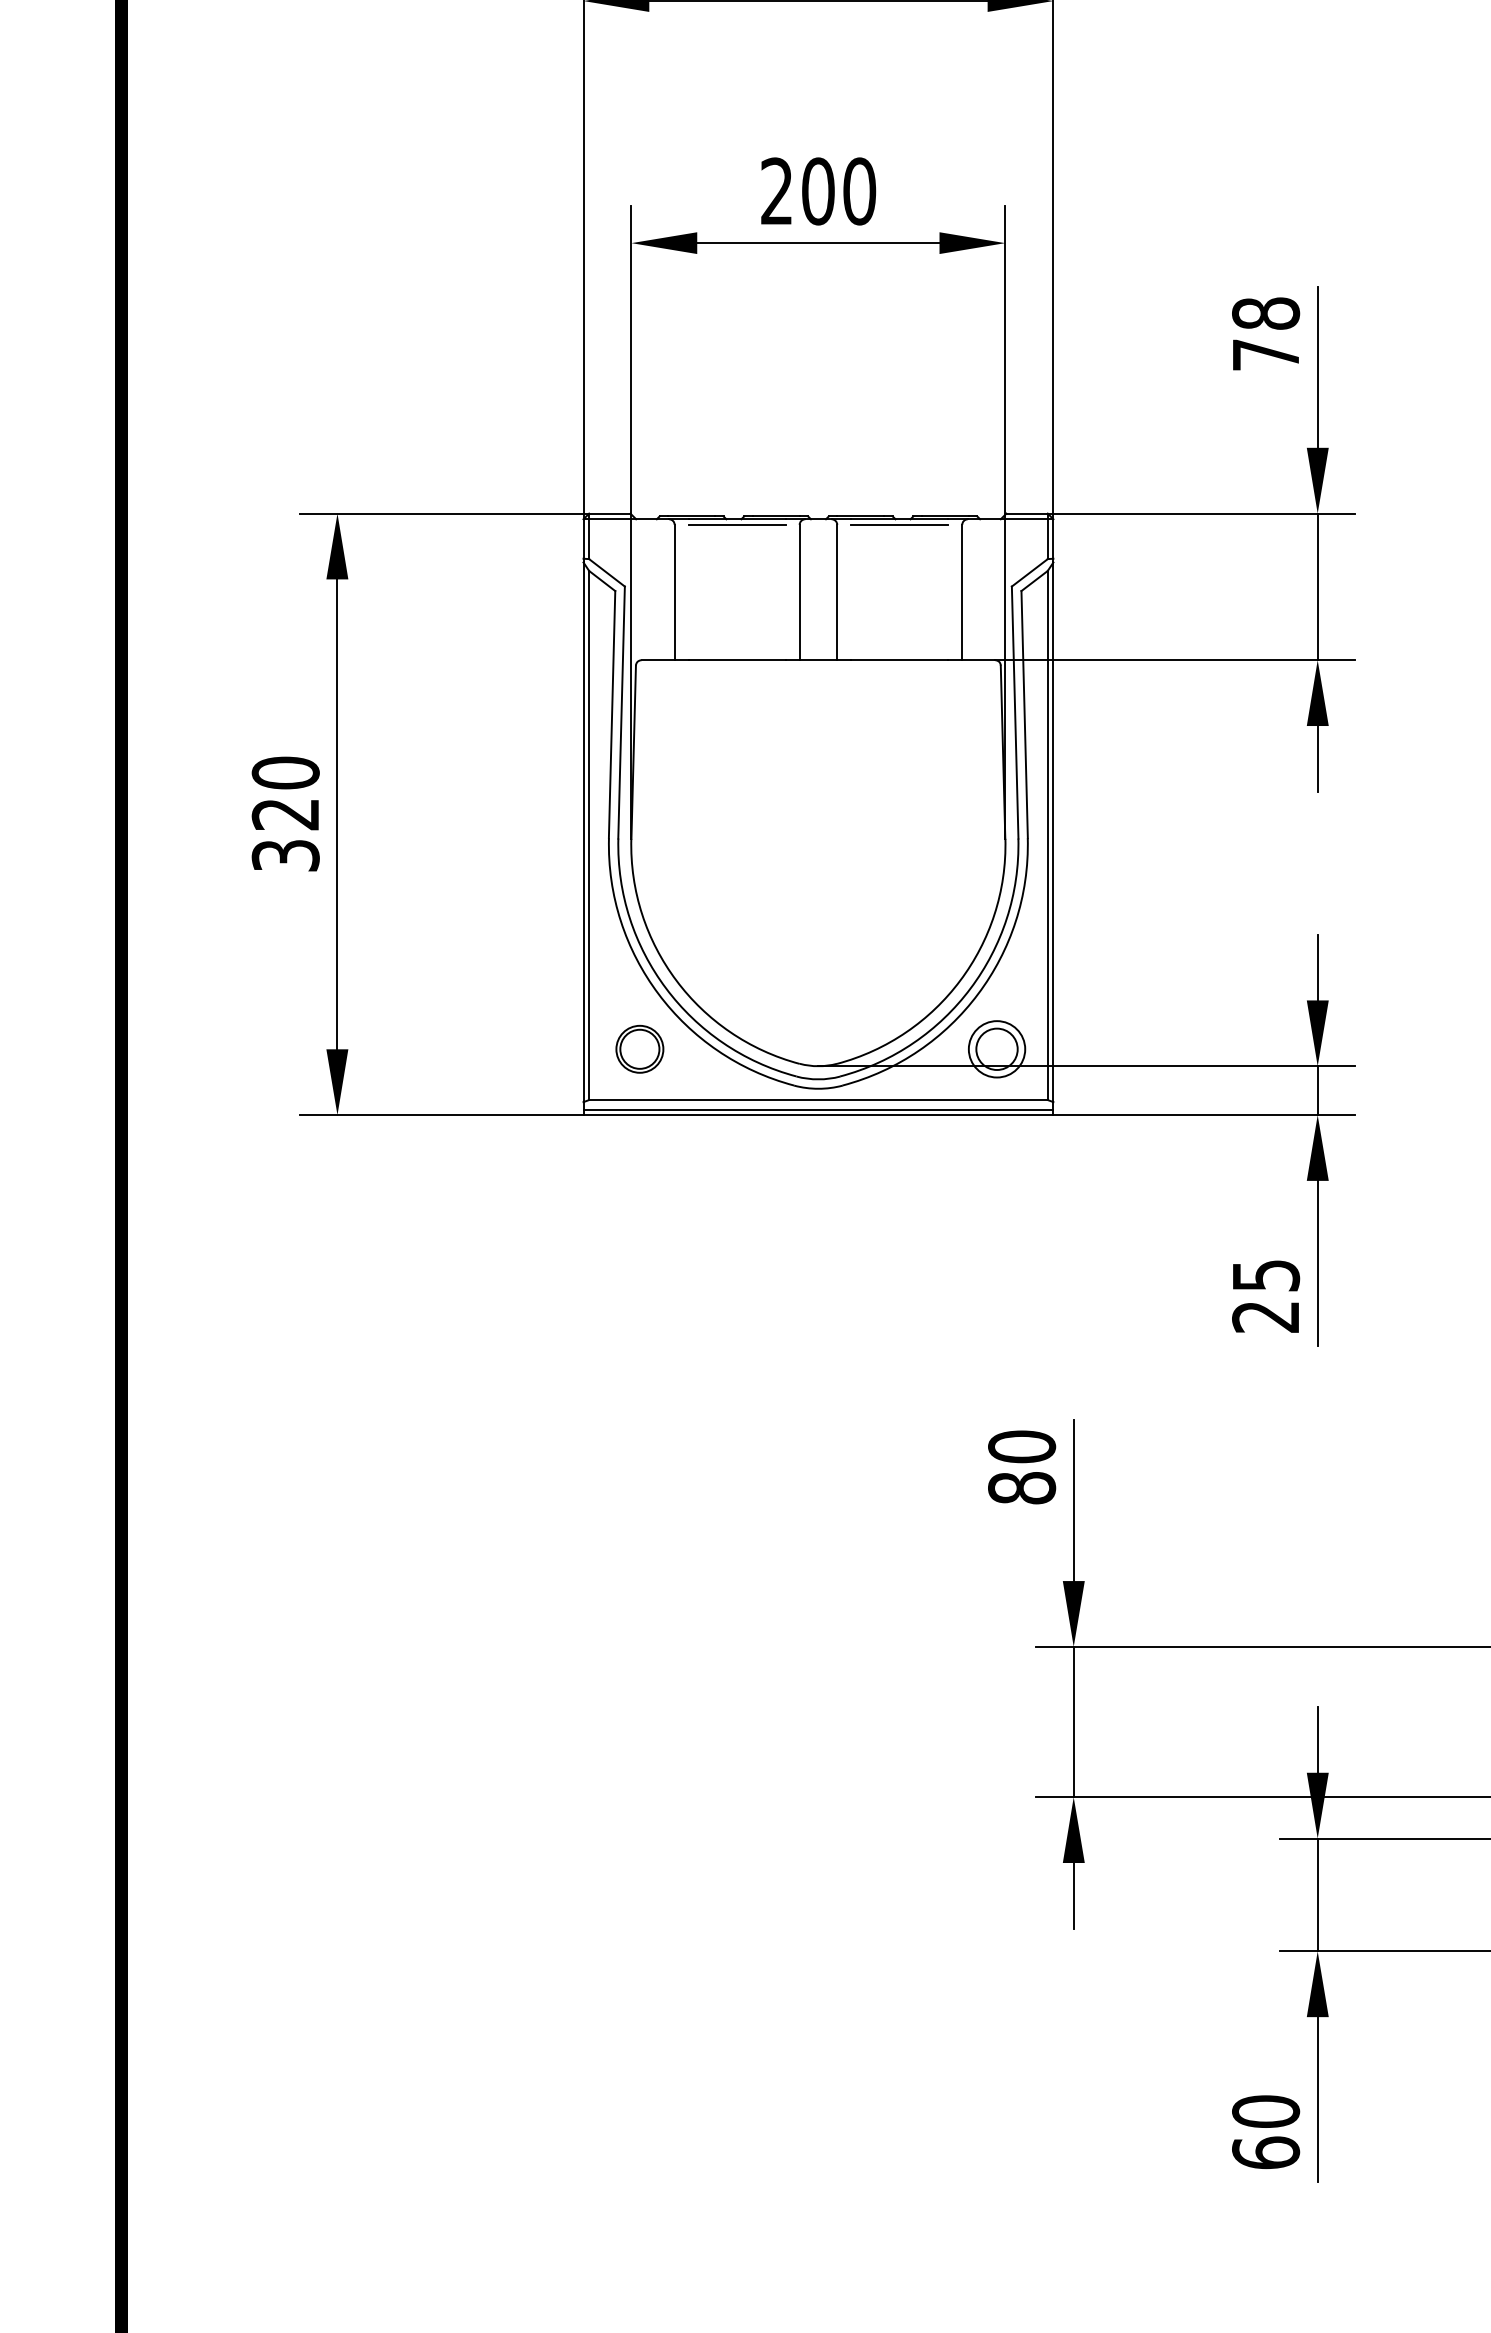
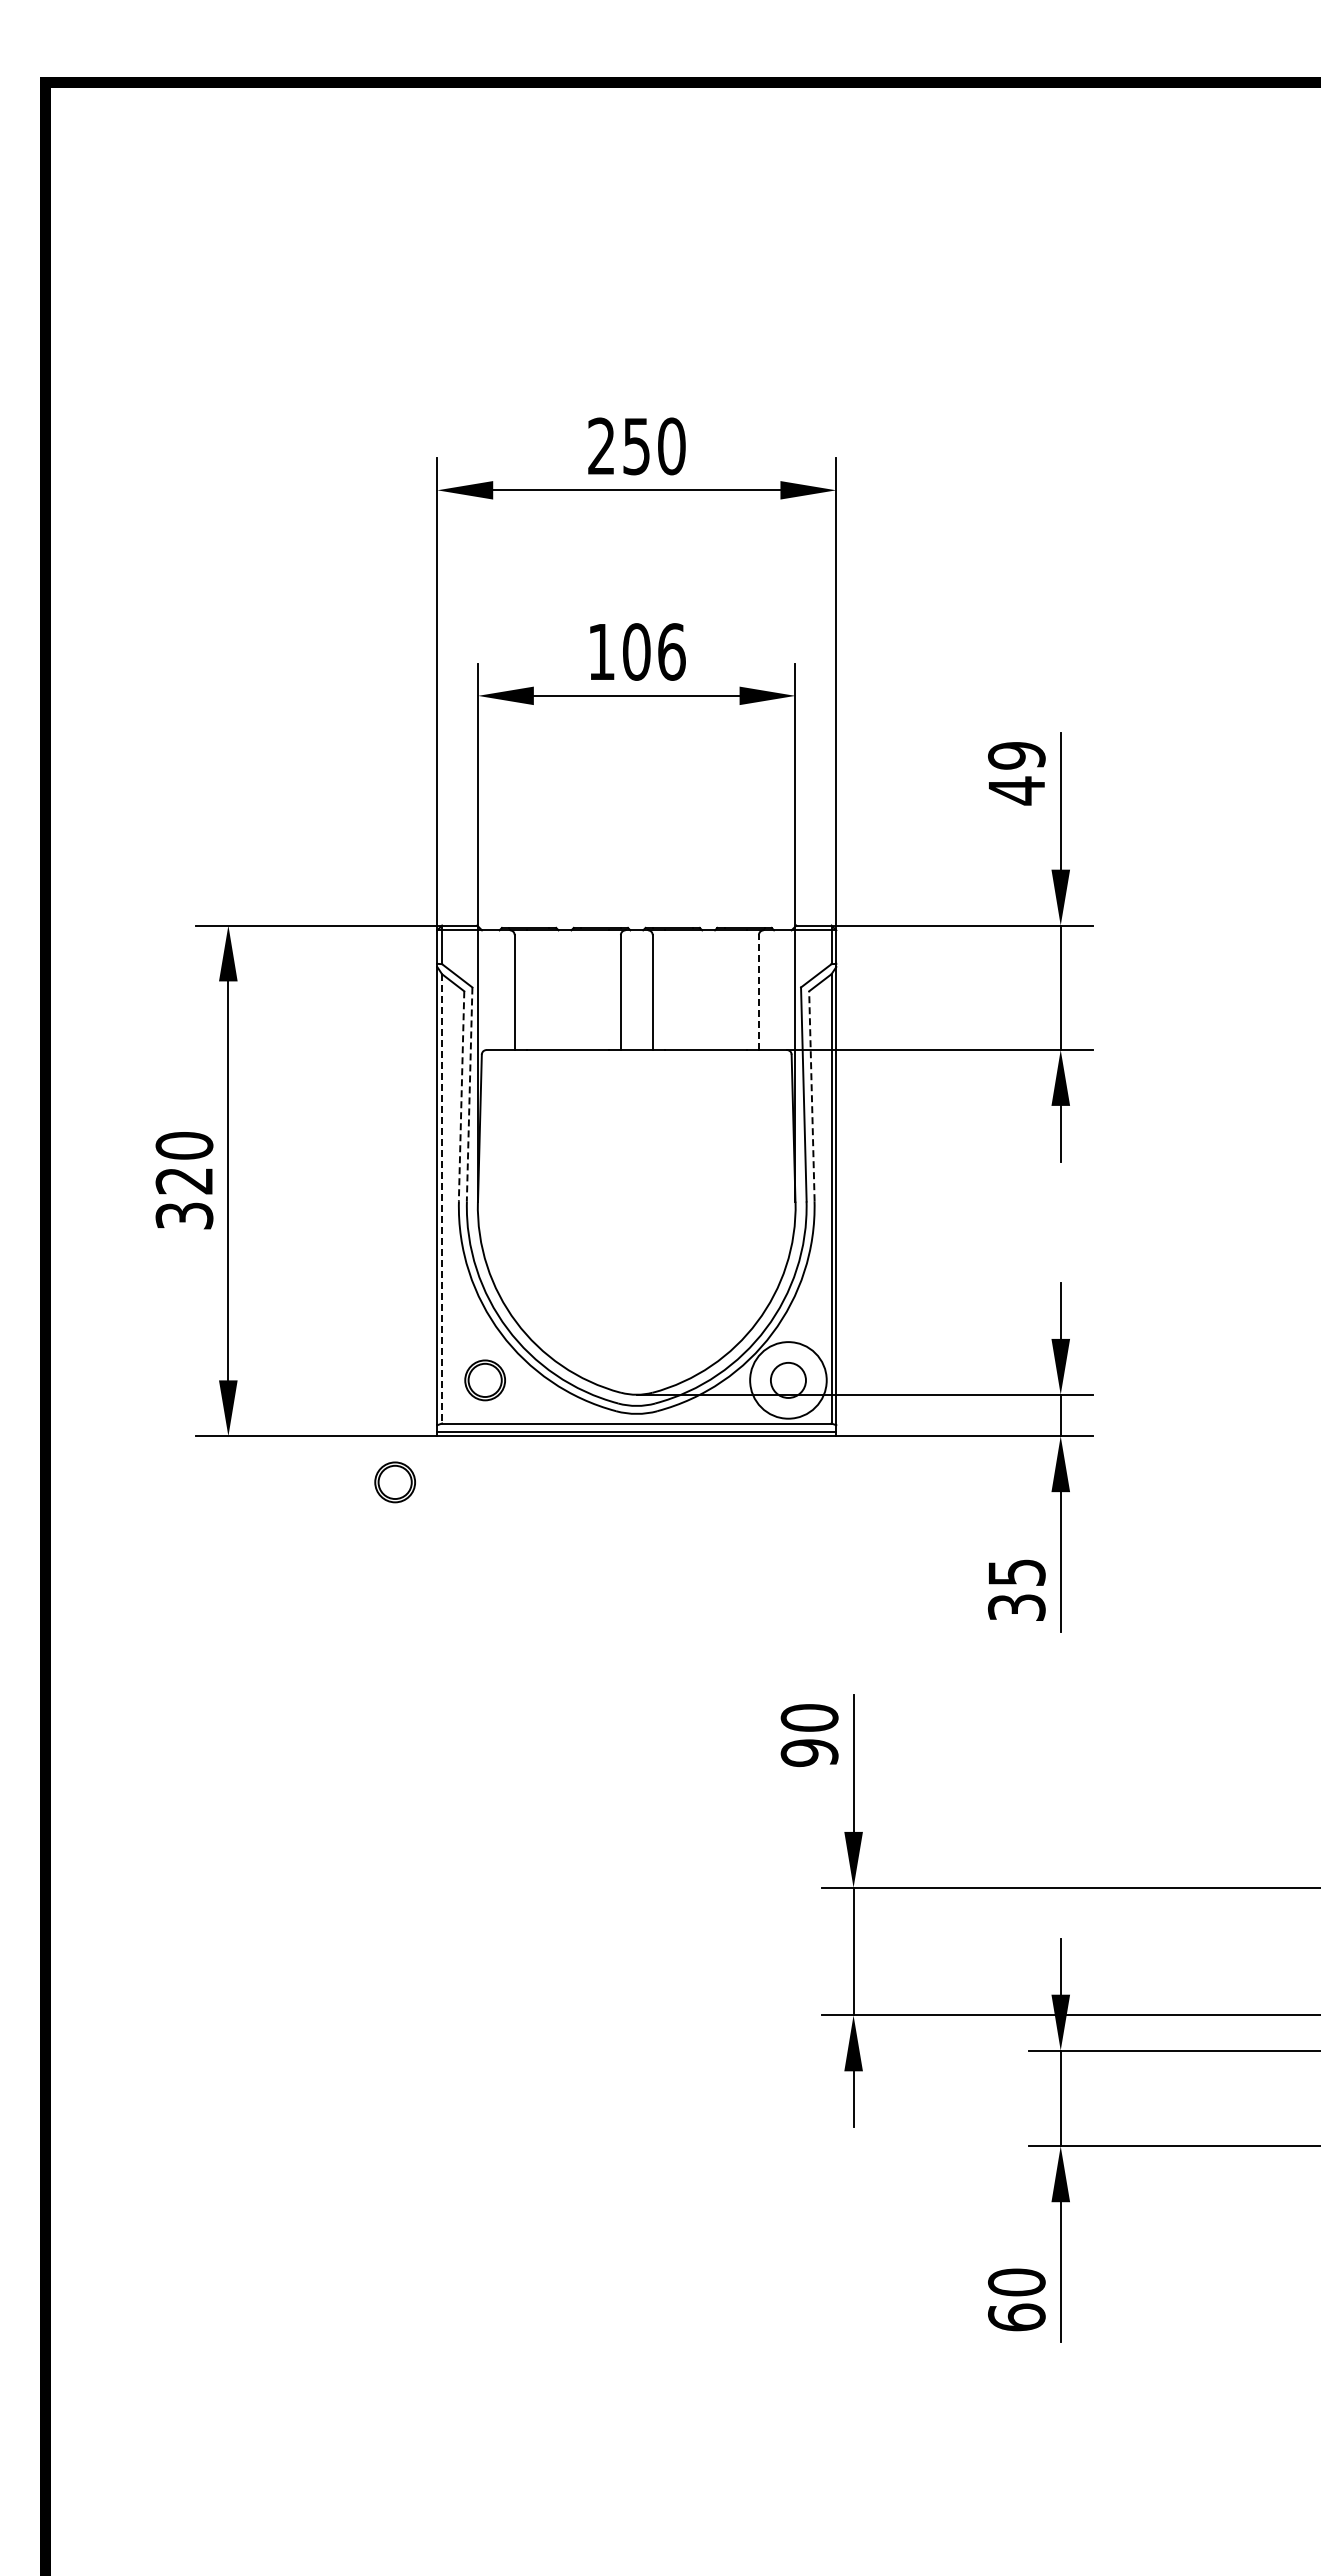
text: (818, 190) -> (636, 651), 200 -> 106
text: (1265, 334) -> (1016, 773), 78 -> 49
line: (736, 525) -> (567, 935), removed
line: (899, 525) -> (705, 935), removed
line: (961, 592) -> (758, 992), solid -> dashed
line: (621, 712) -> (469, 1094), solid -> dashed
line: (611, 714) -> (461, 1096), solid -> dashed
line: (1024, 714) -> (811, 1096), solid -> dashed
line: (589, 835) -> (442, 1198), solid -> dashed
circle: (997, 1049) -> (788, 1380), size x1.6
part: (533, 1169) -> (394, 1482), added
text: (1265, 1316) -> (1016, 1607), 25 -> 35
text: (1021, 1488) -> (809, 1753), 80 -> 90

